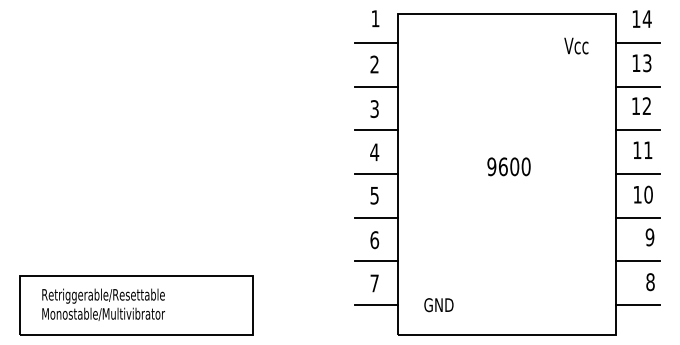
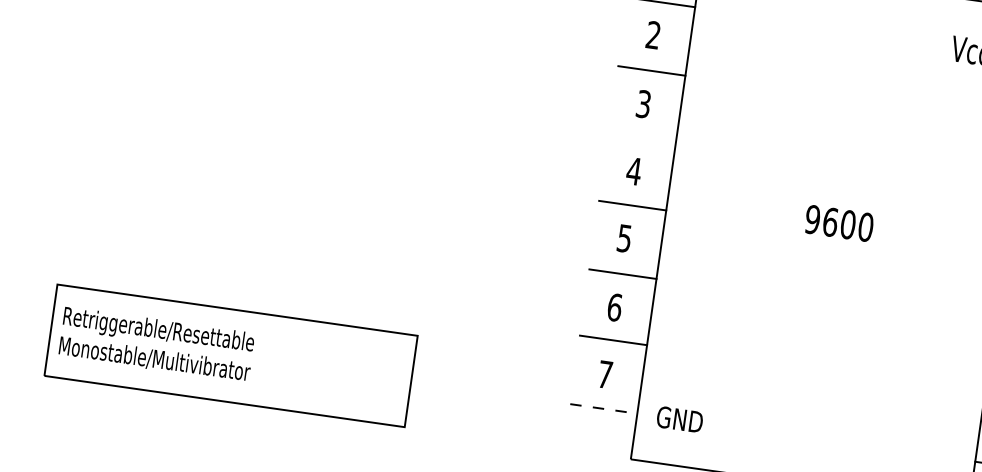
line: (376, 129) -> (642, 136), removed
text: (103, 304) -> (156, 344), moved
line: (376, 305) -> (603, 409), solid -> dashed
text: (438, 305) -> (679, 420), moved

